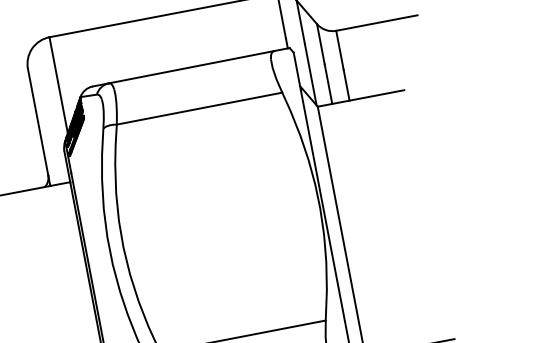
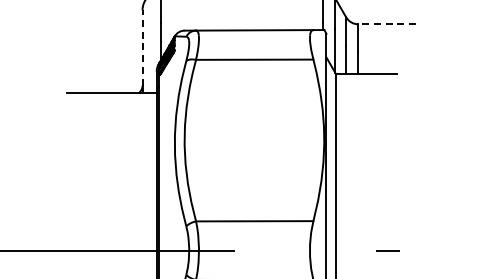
line: (377, 23) -> (387, 24), solid -> dashed
line: (37, 121) -> (142, 47), solid -> dashed

